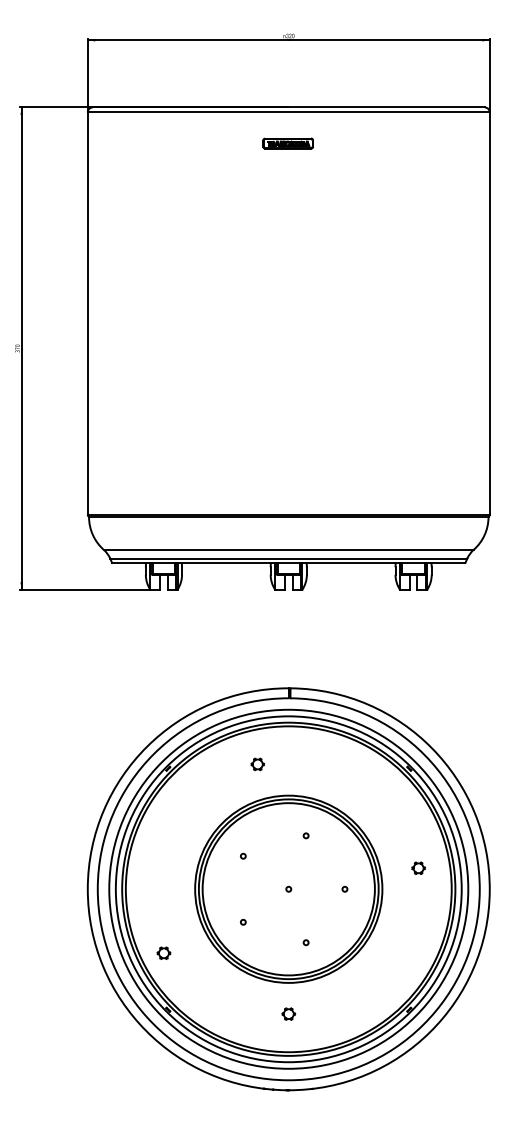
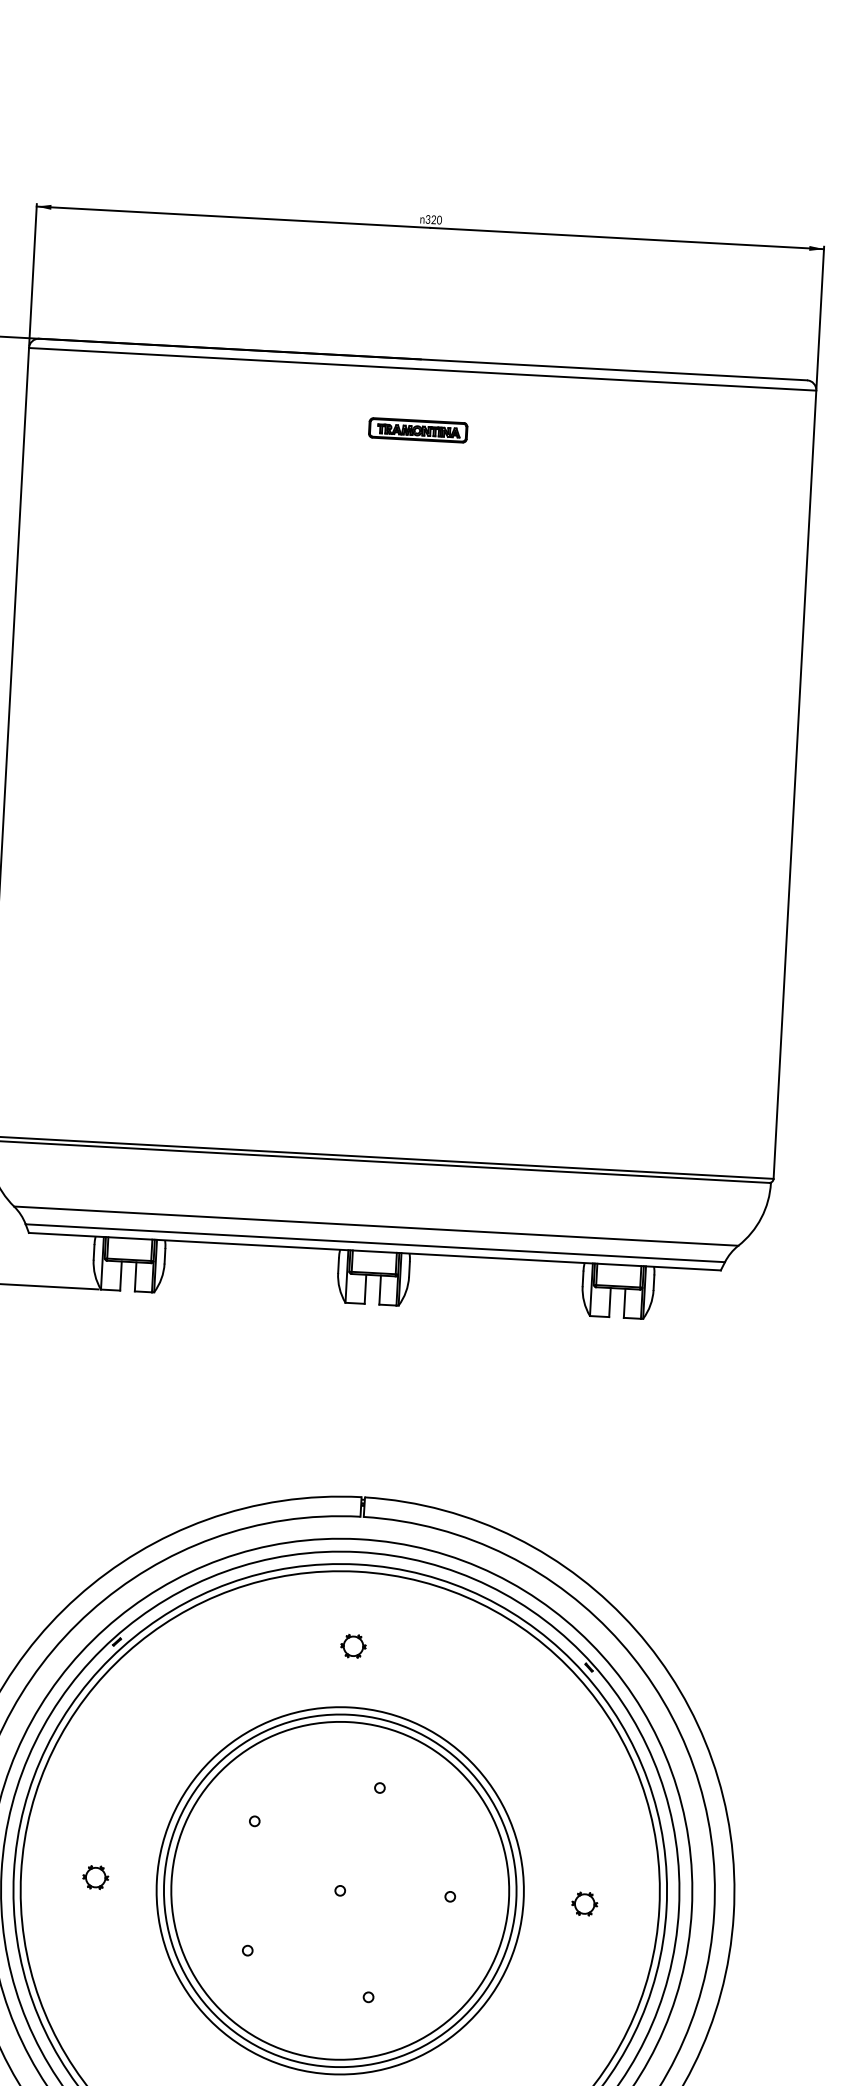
part: (257, 764) -> (352, 1646), moved
part: (418, 867) -> (584, 1902), moved
part: (163, 952) -> (94, 1875), moved

